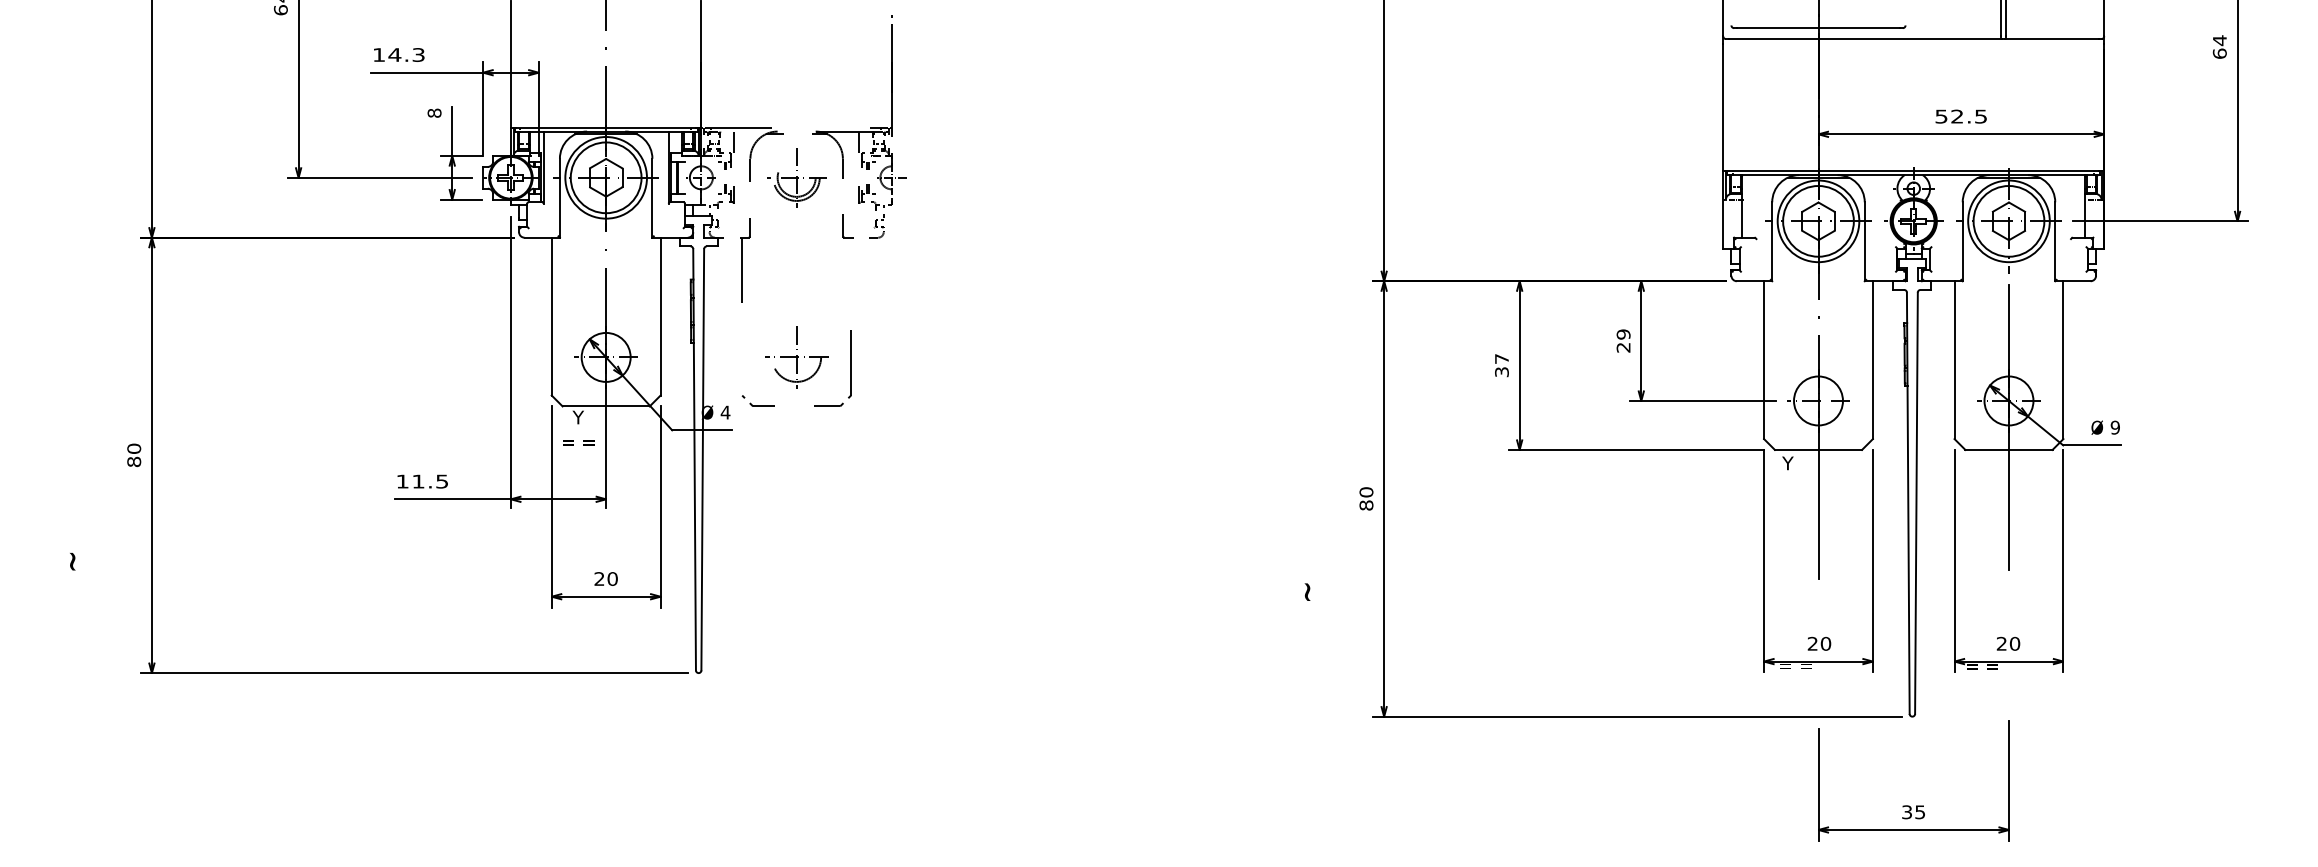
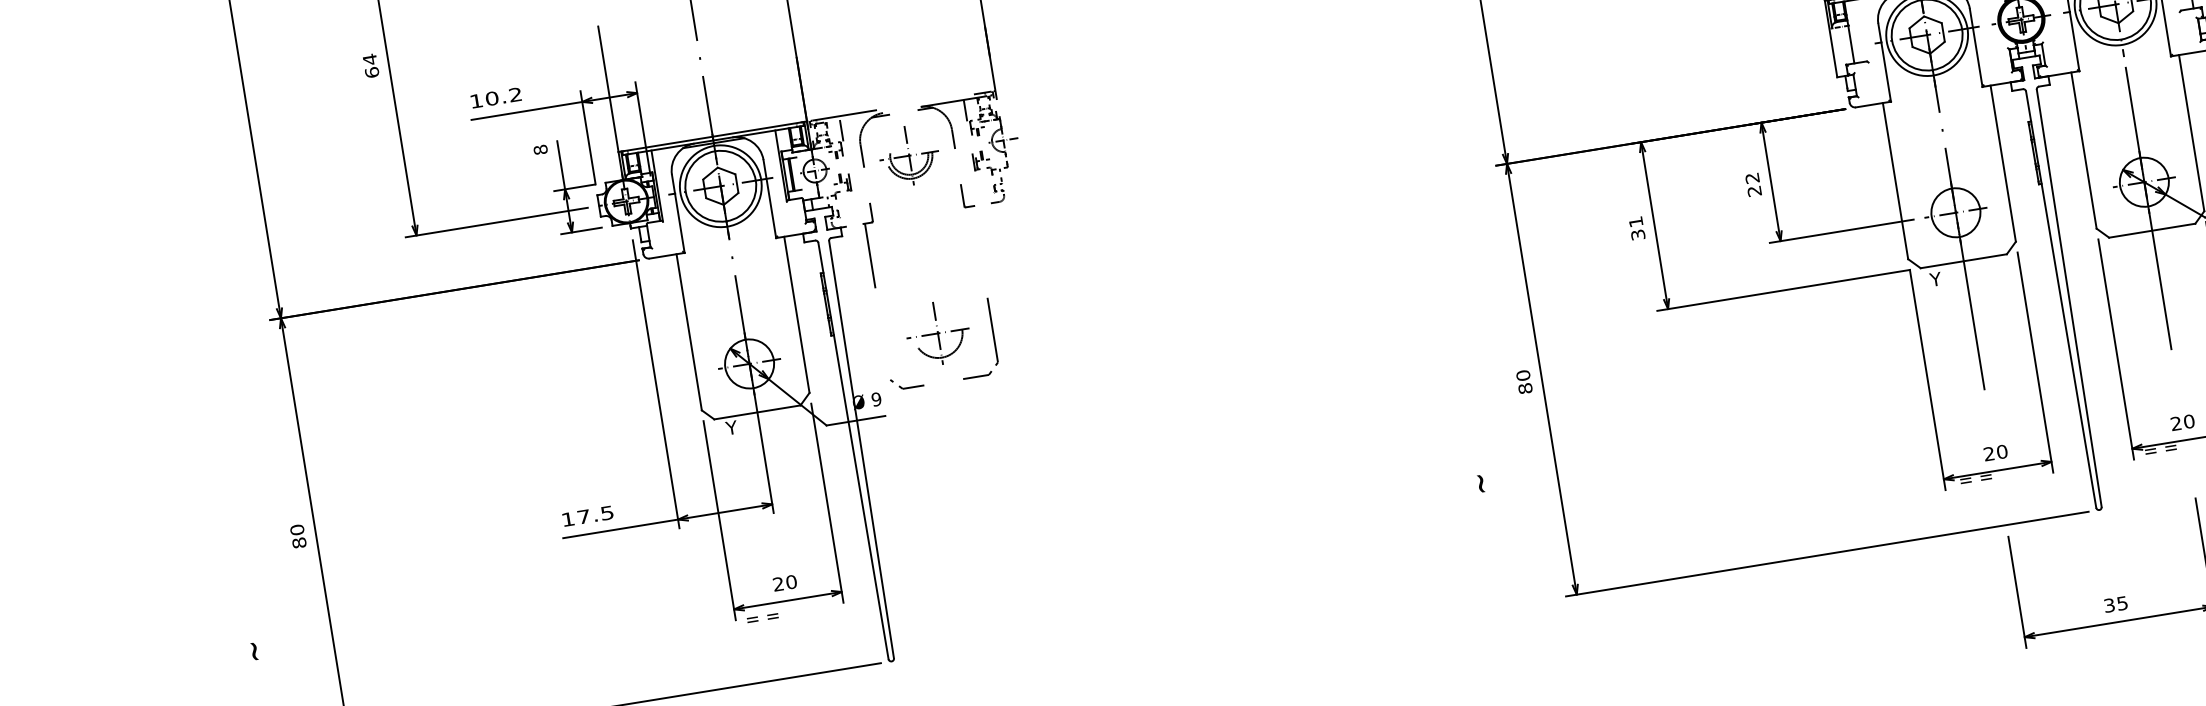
text: (406, 54) -> (503, 96), 14.3 -> 10.2
text: (1623, 334) -> (1752, 178), 29 -> 22
text: (1501, 358) -> (1635, 221), 37 -> 31
text: (725, 412) -> (876, 399), 4 -> 9
text: (578, 442) -> (762, 617), moved
text: (418, 481) -> (583, 516), 11.5 -> 17.5

